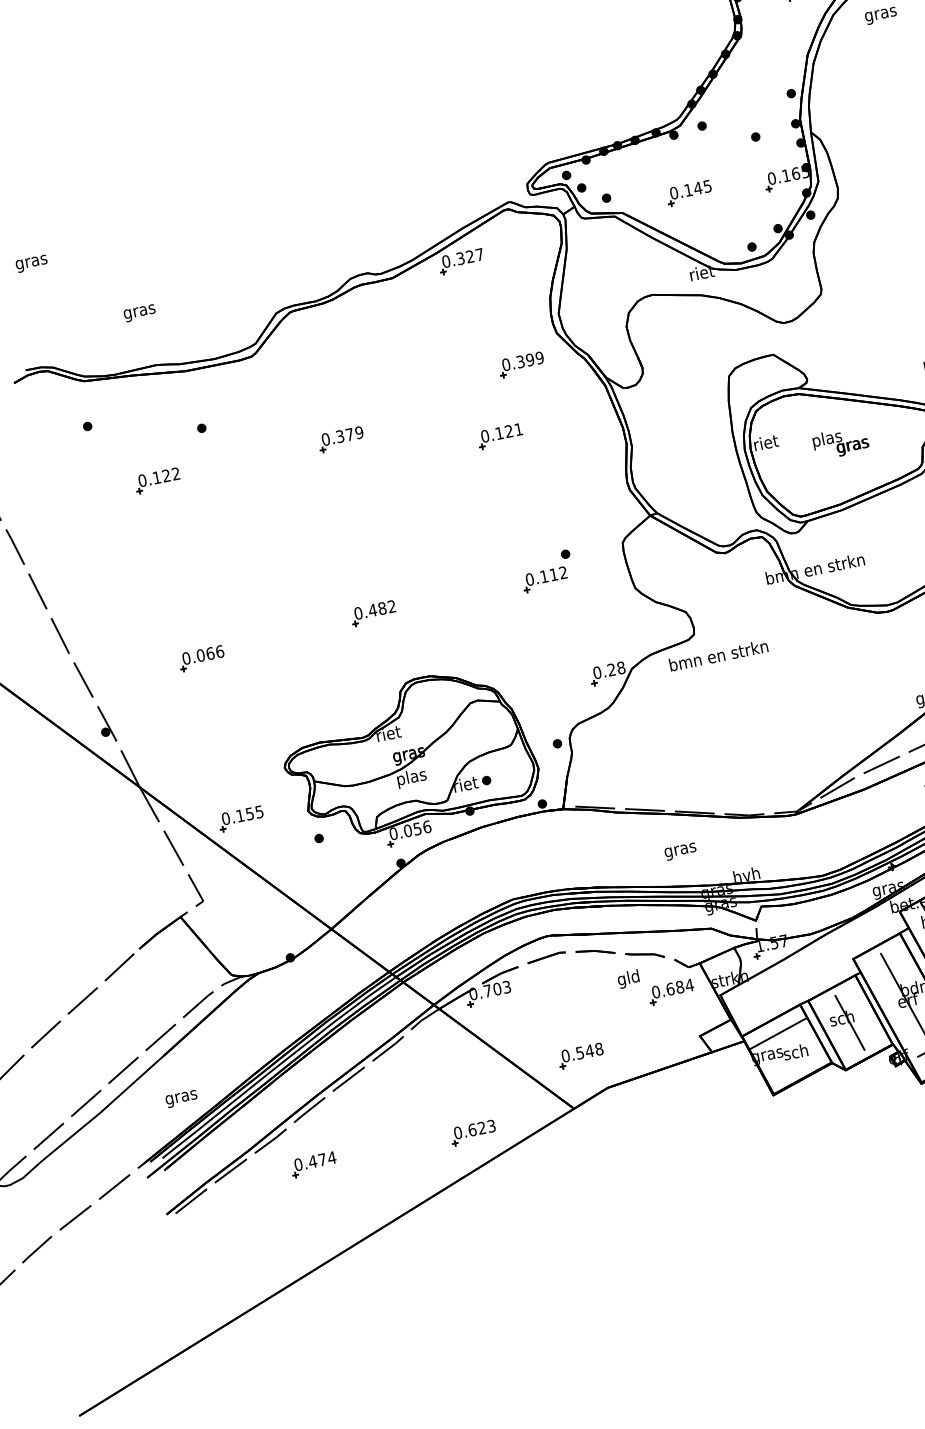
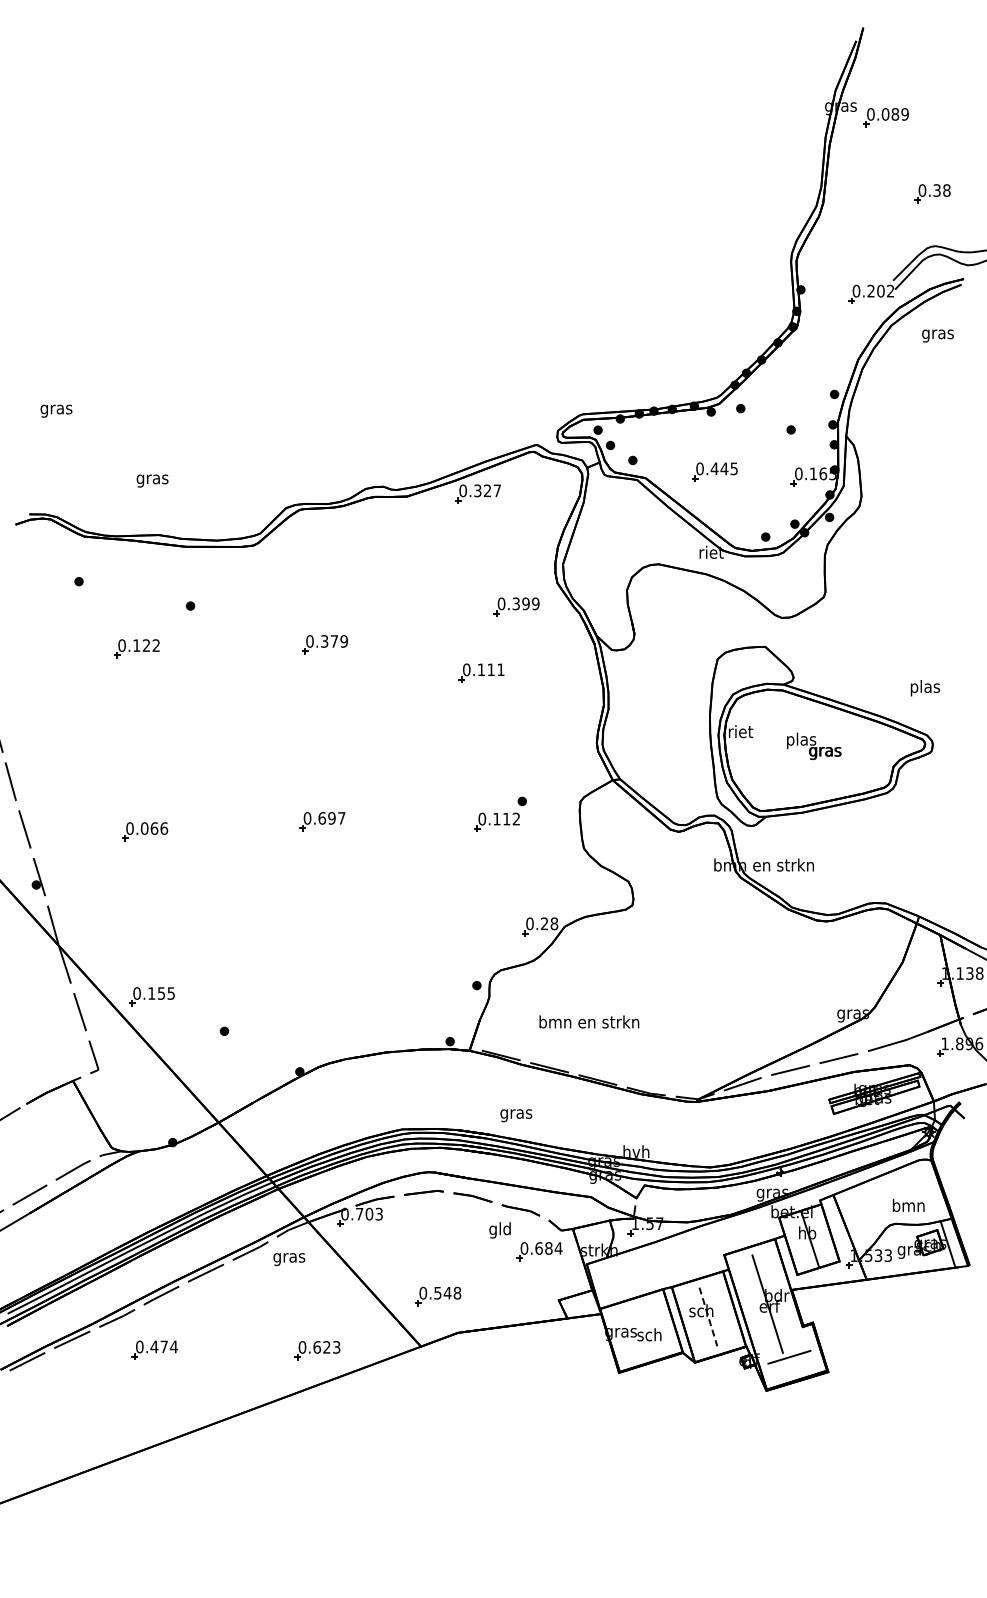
text: (688, 189) -> (714, 468), 0.145 -> 0.445
text: (508, 431) -> (490, 669), 0.121 -> 0.111
text: (381, 608) -> (331, 818), 0.482 -> 0.697
text: (718, 655) -> (589, 1021), moved
part: (409, 761) -> (328, 973), removed
text: (680, 851) -> (516, 1115), moved
line: (849, 1022) -> (708, 1316), solid -> dashed
line: (777, 1033) -> (635, 1313), removed
text: (181, 1098) -> (289, 1259), moved

